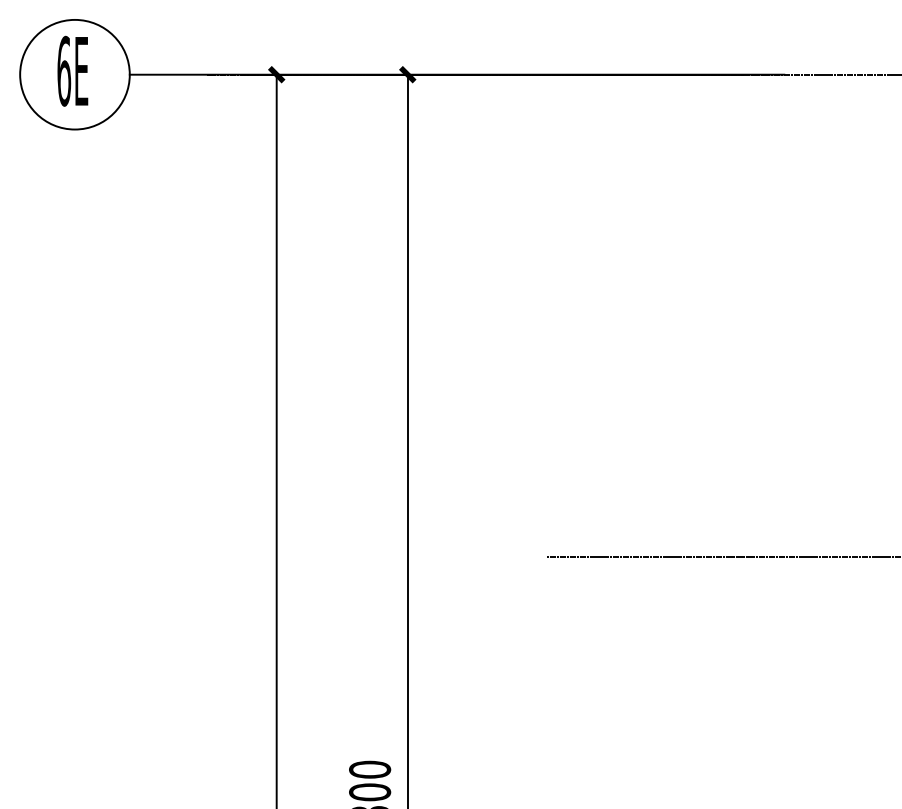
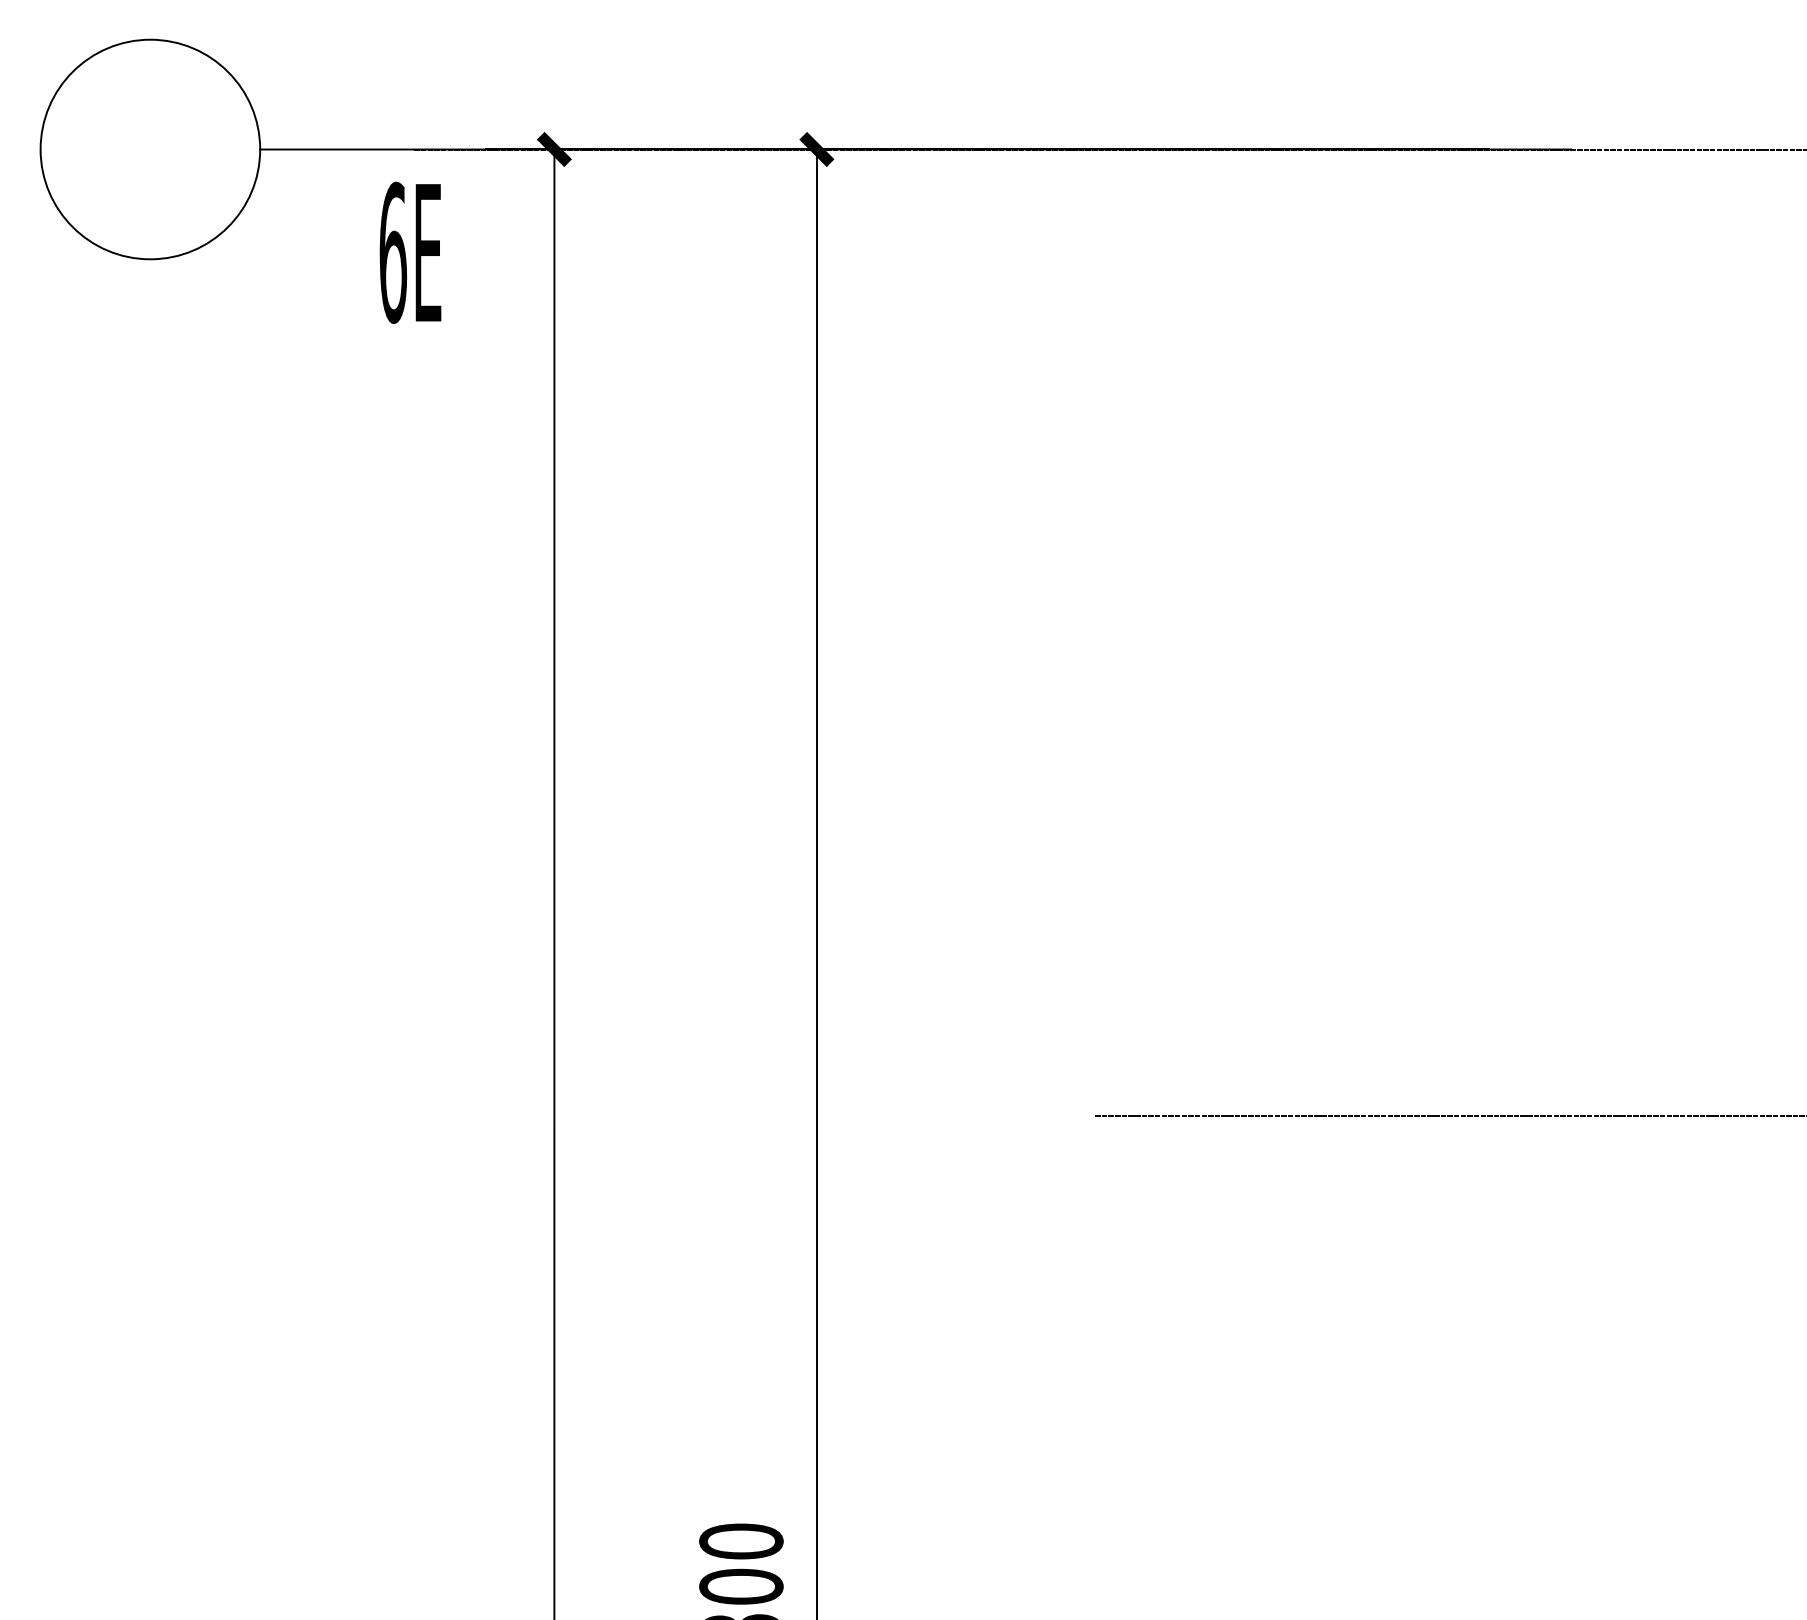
text: (72, 70) -> (409, 251), moved

